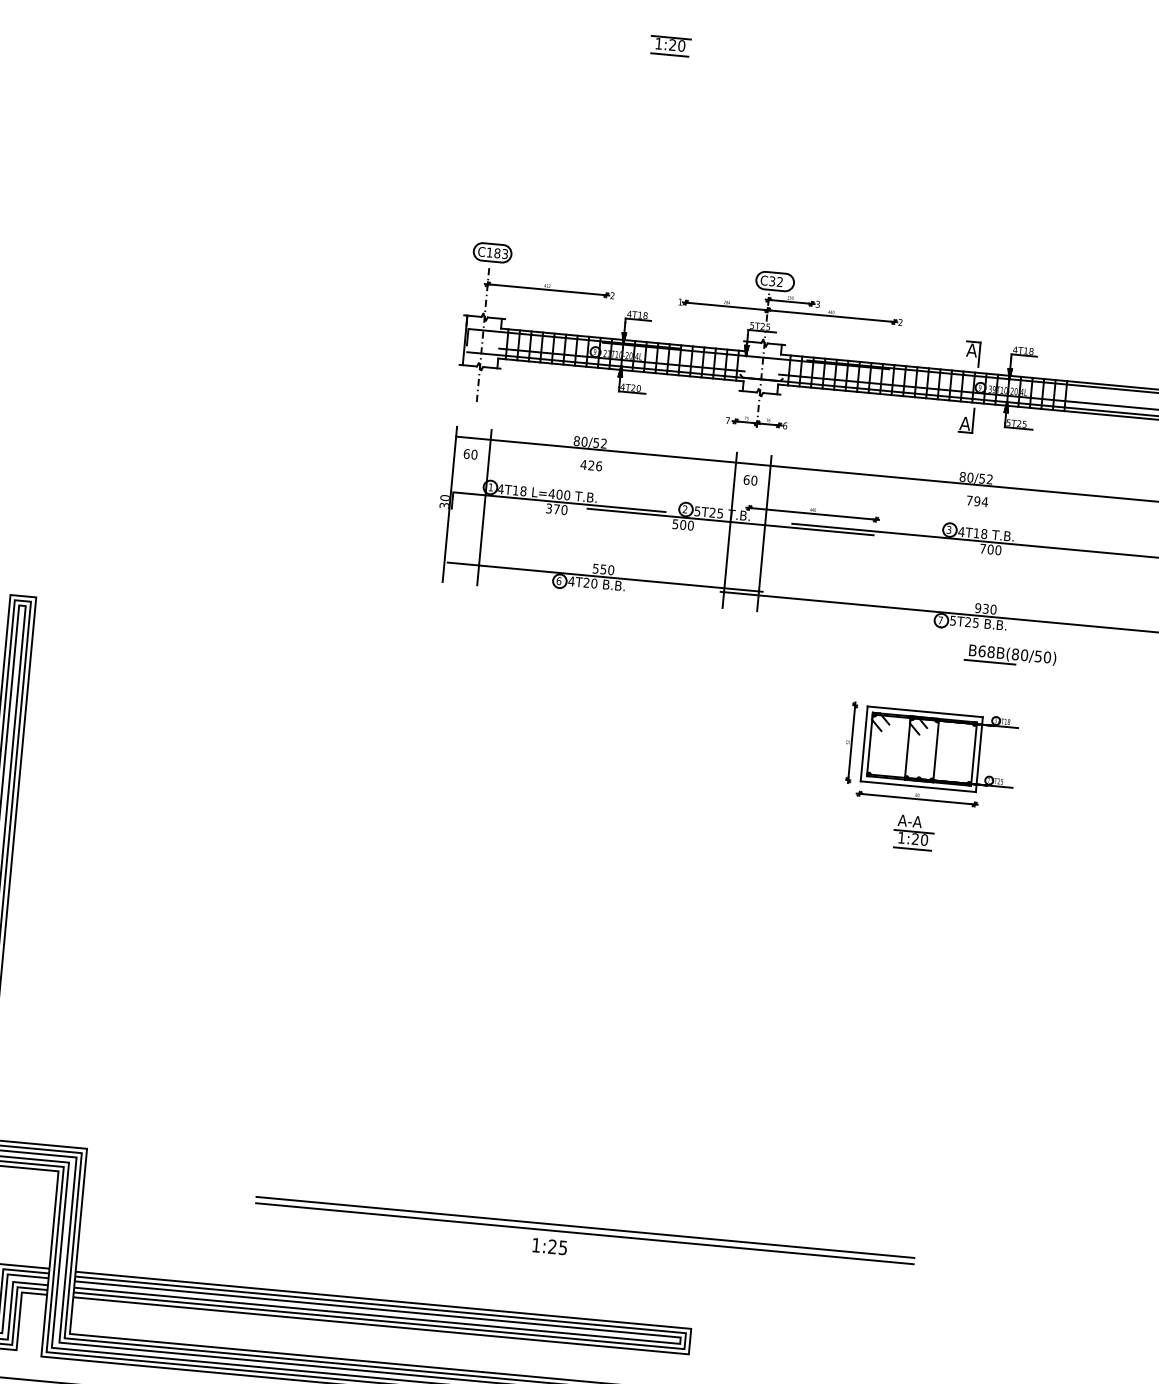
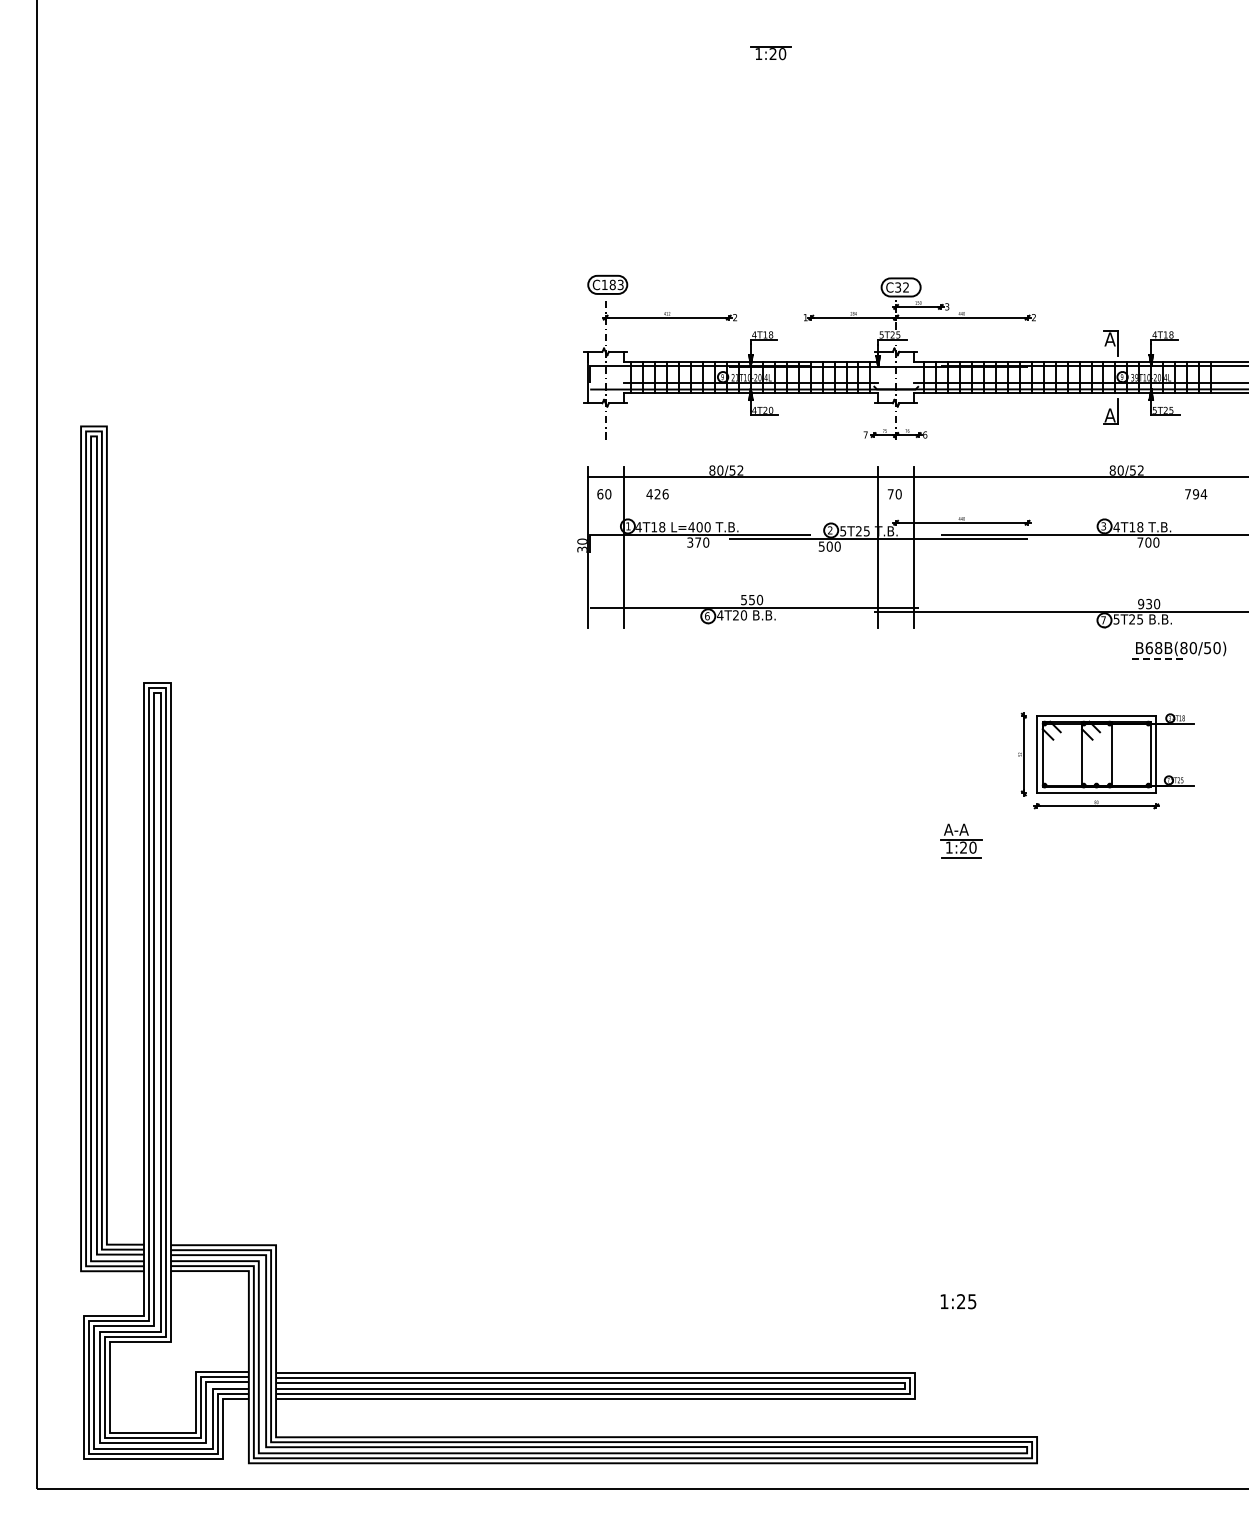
line: (669, 54) -> (770, 64), removed
text: (591, 465) -> (657, 494), moved
text: (746, 480) -> (890, 494), 60 -> 70
text: (977, 501) -> (1196, 494), moved
line: (990, 662) -> (1158, 658), solid -> dashed
part: (914, 832) -> (961, 840), moved
line: (584, 1227) -> (795, 1278), removed
line: (585, 1234) -> (796, 1285), removed
text: (549, 1246) -> (958, 1301), moved

